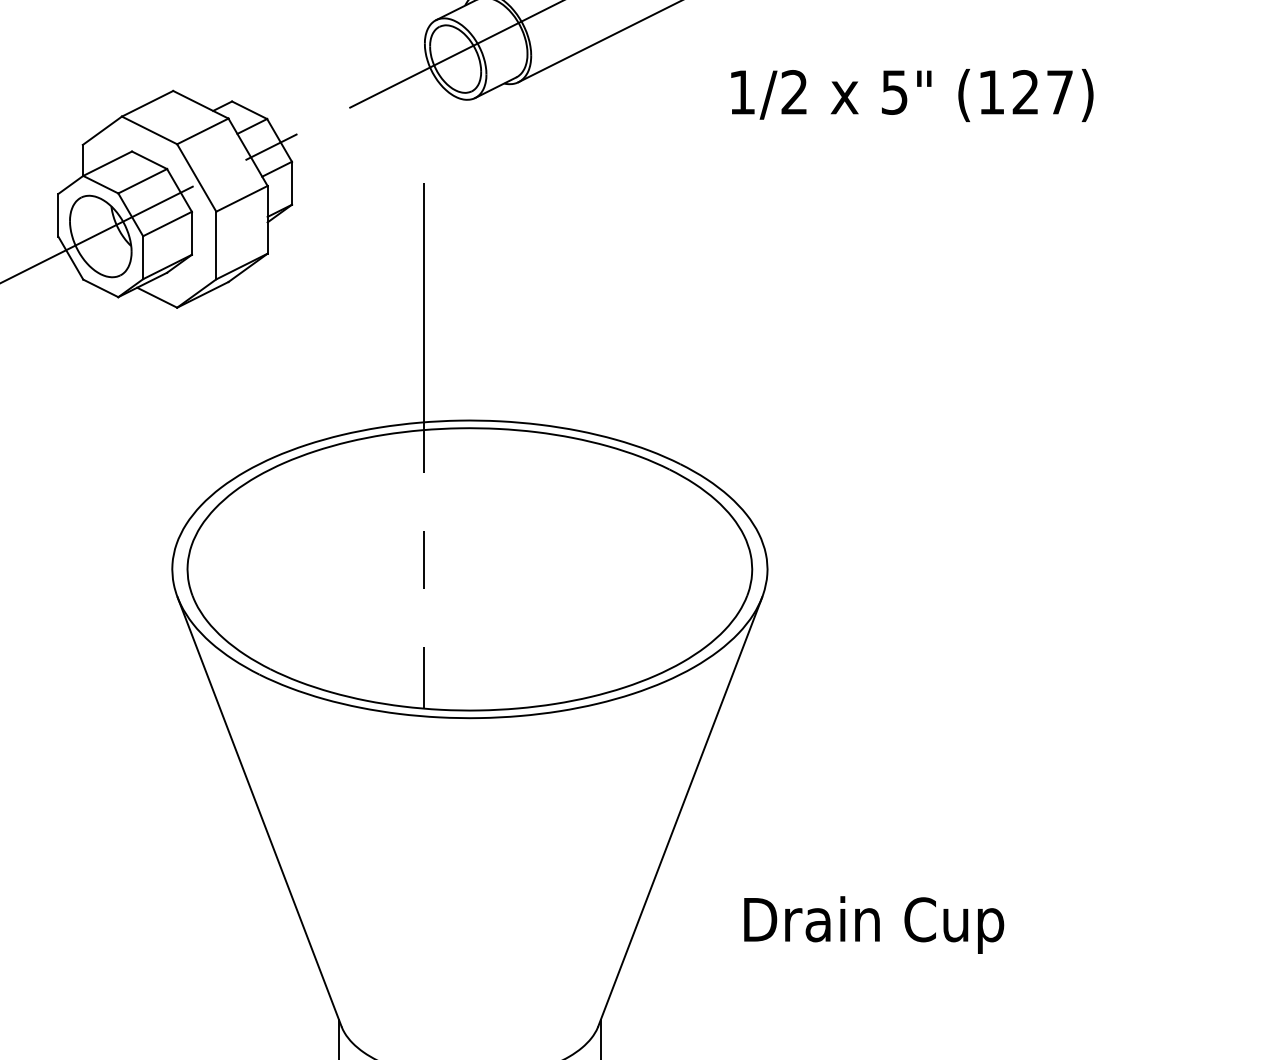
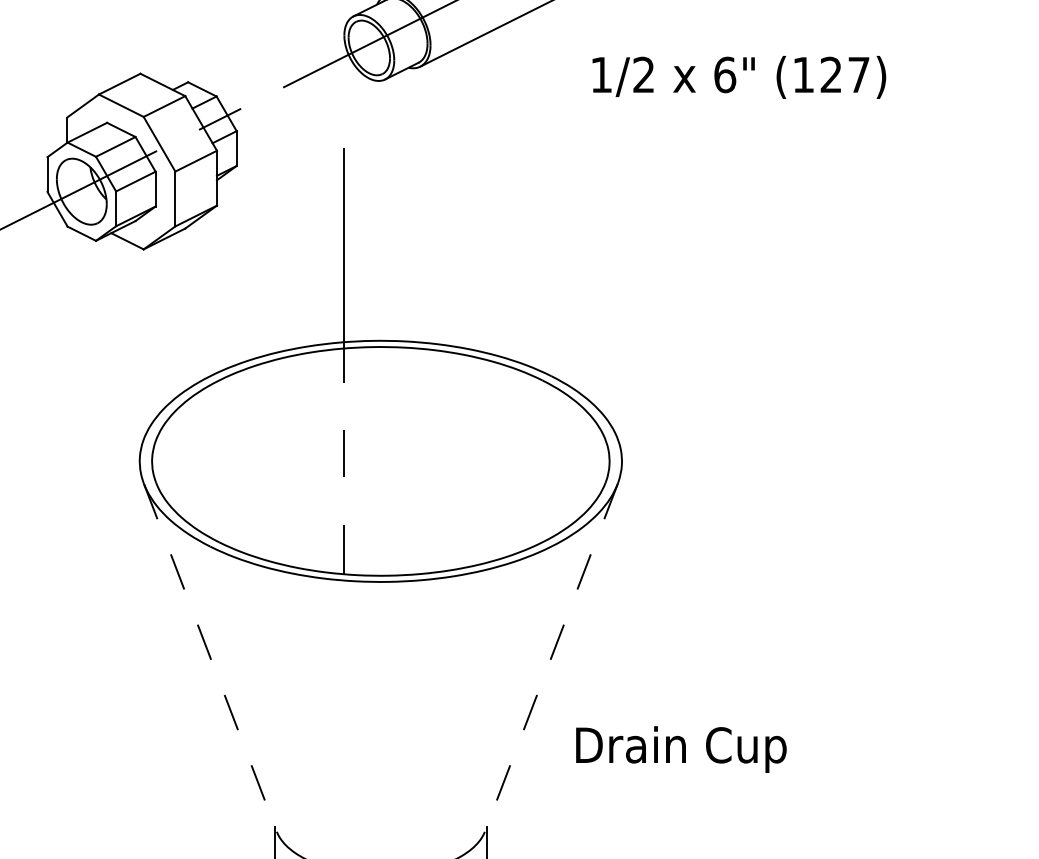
text: (895, 91) -> (725, 74), 5" -> 6"
line: (259, 812) -> (210, 658), solid -> dashed
line: (680, 812) -> (551, 658), solid -> dashed
text: (874, 924) -> (681, 749), moved

